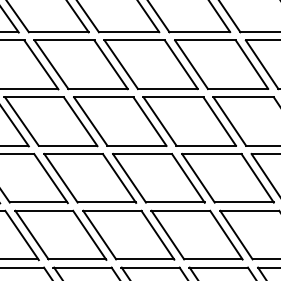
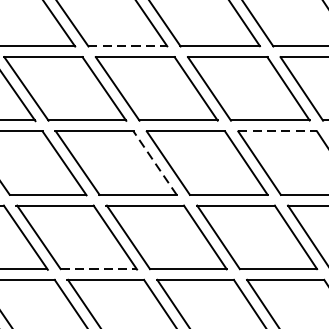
line: (129, 32) -> (128, 46), solid -> dashed
line: (244, 97) -> (278, 131), solid -> dashed
line: (149, 121) -> (154, 163), solid -> dashed
line: (107, 202) -> (99, 268), solid -> dashed

